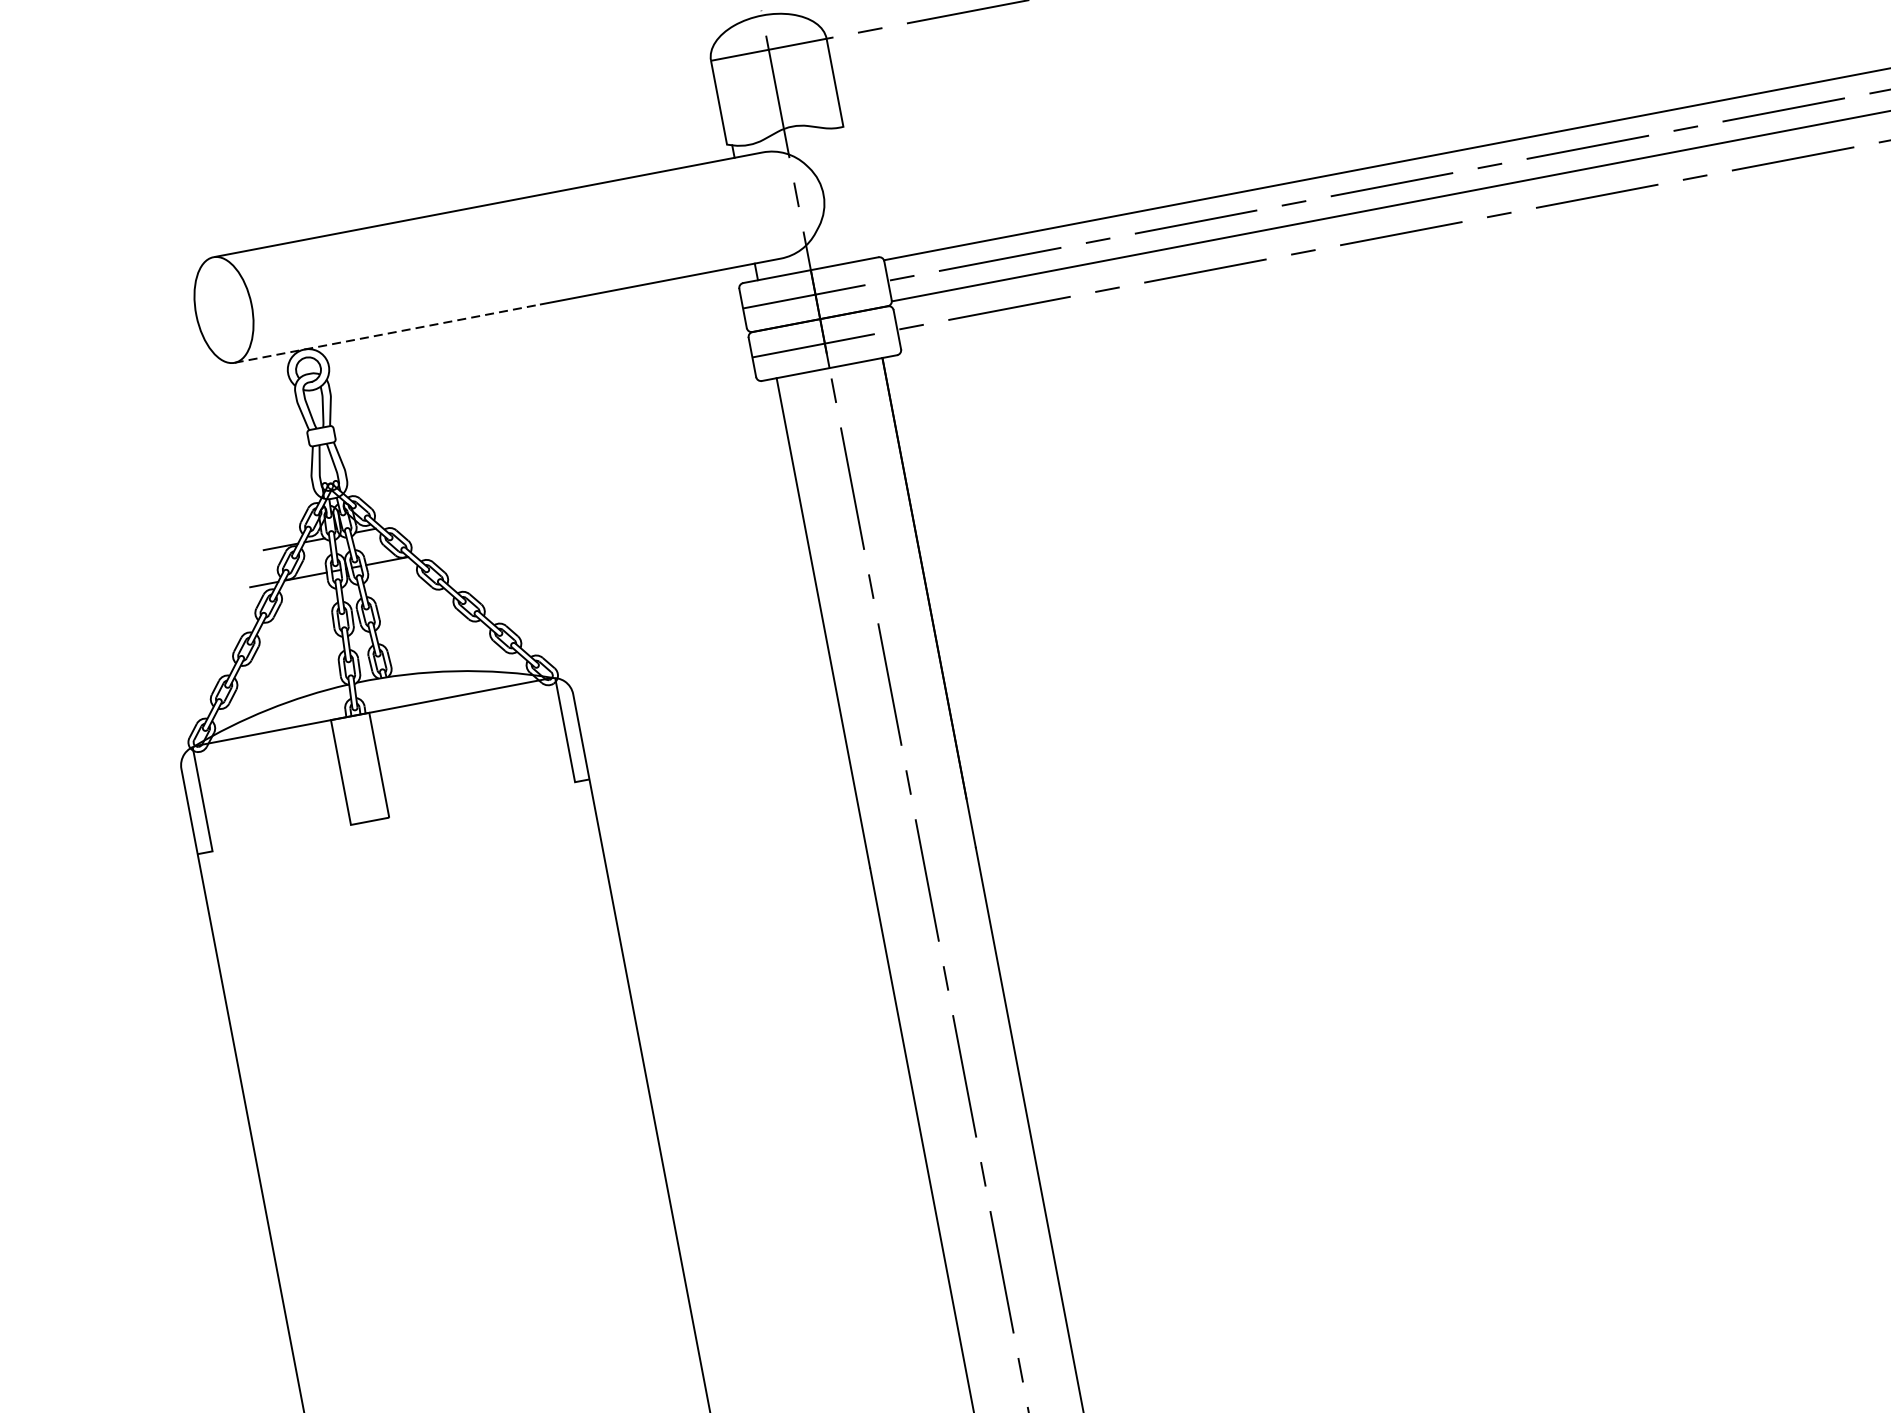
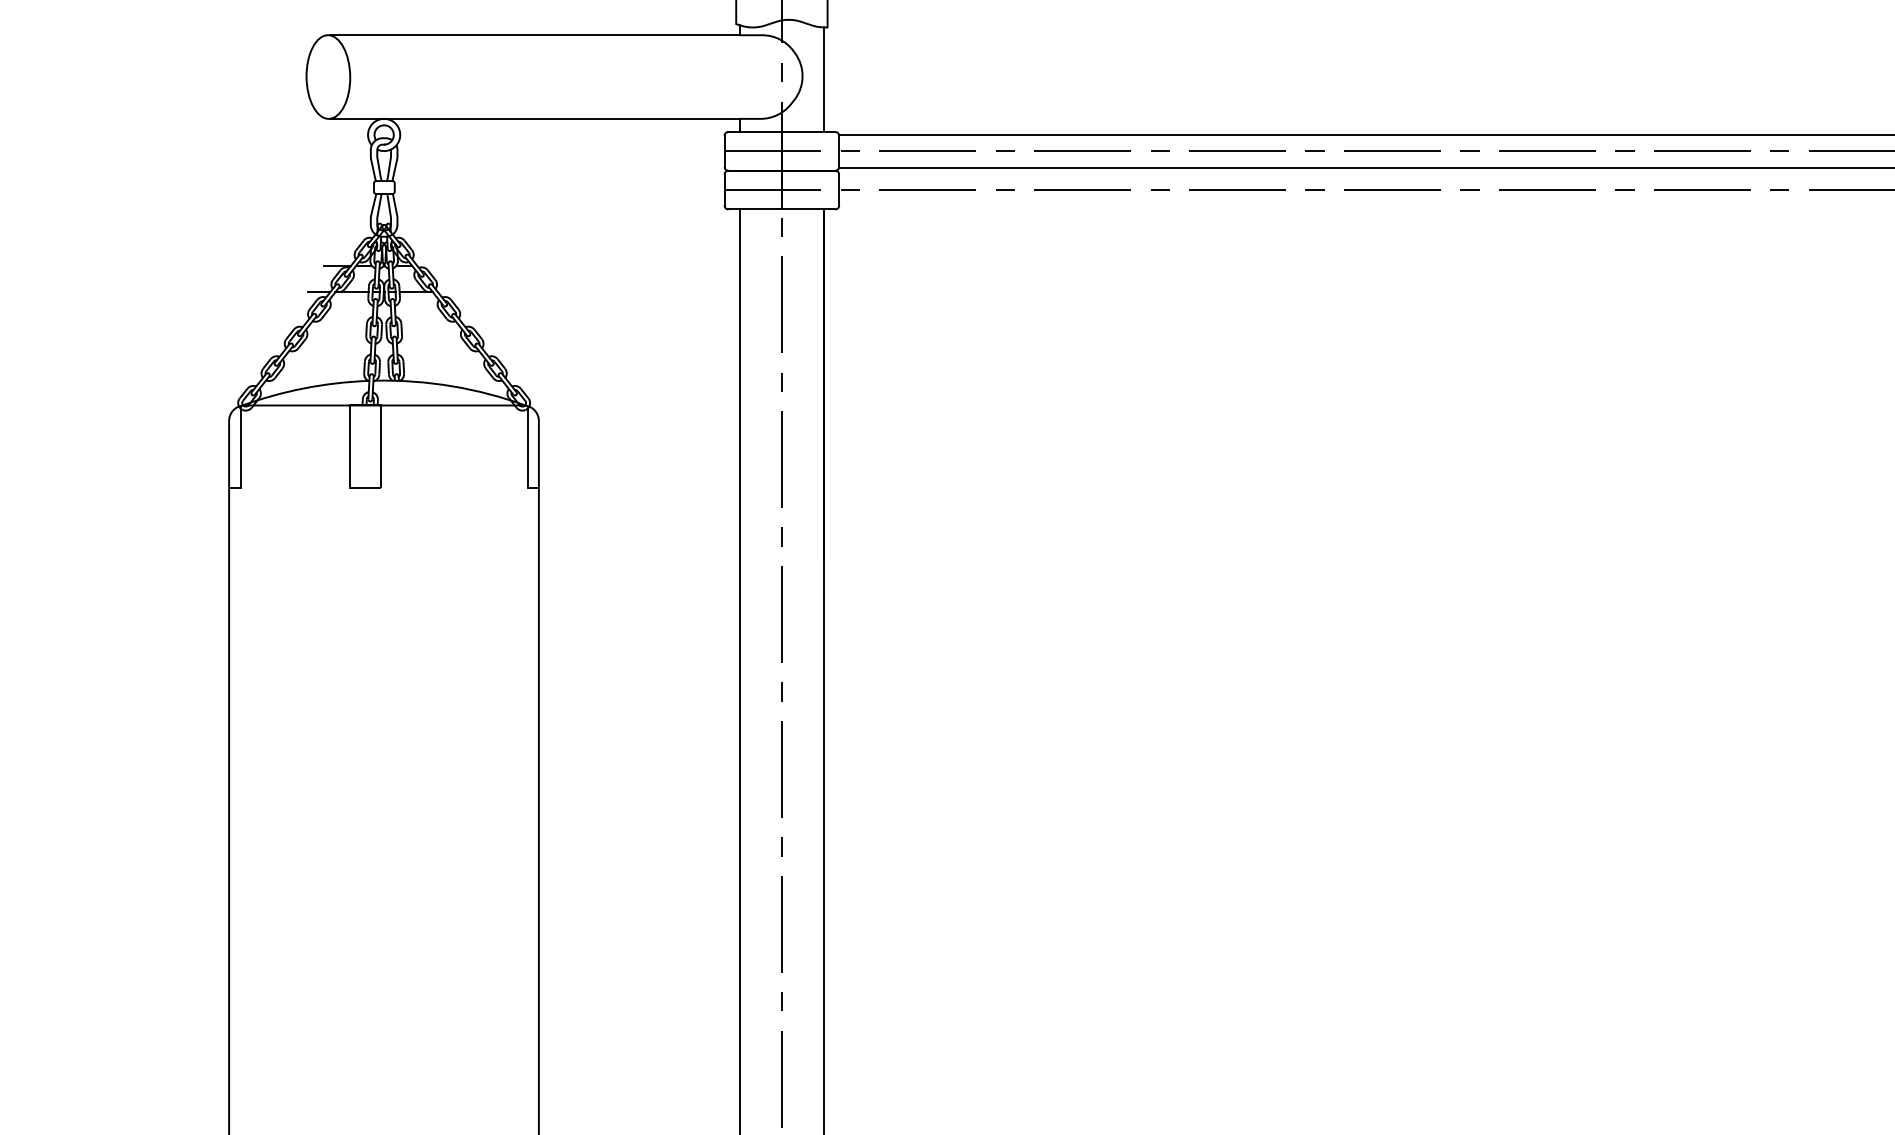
line: (850, 193) -> (823, 79), added
line: (387, 333) -> (449, 118), dashed -> solid

